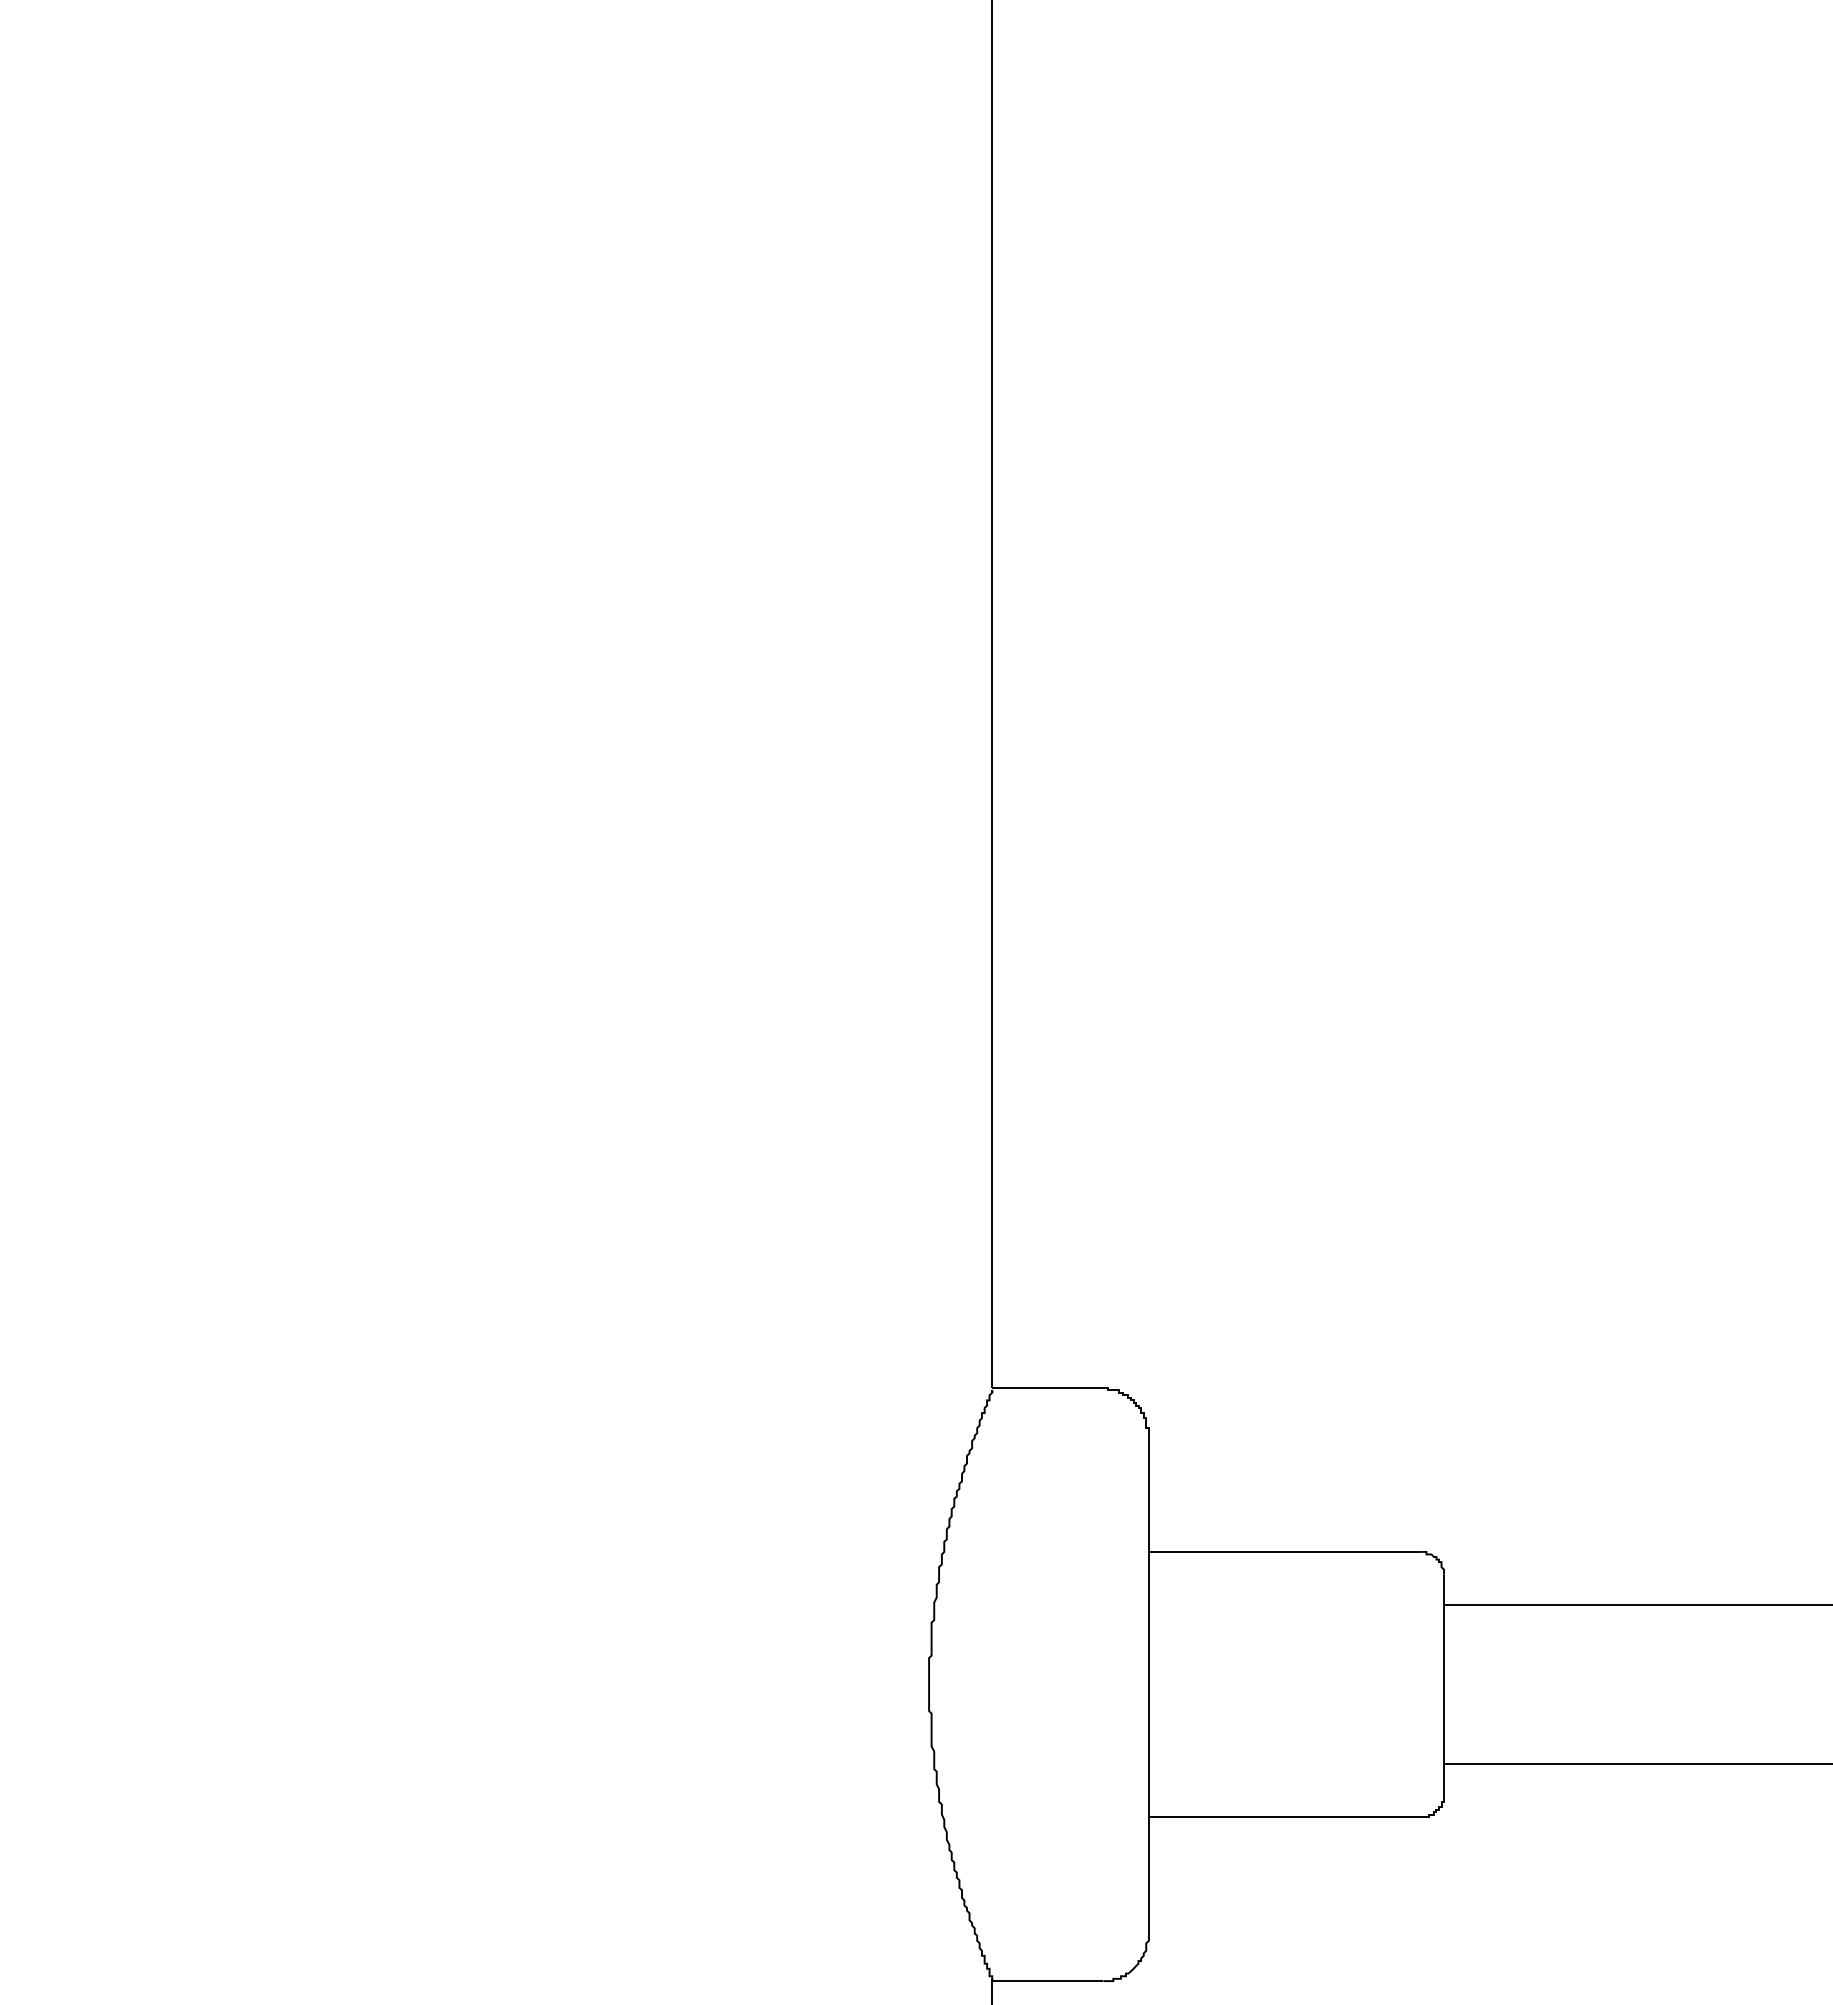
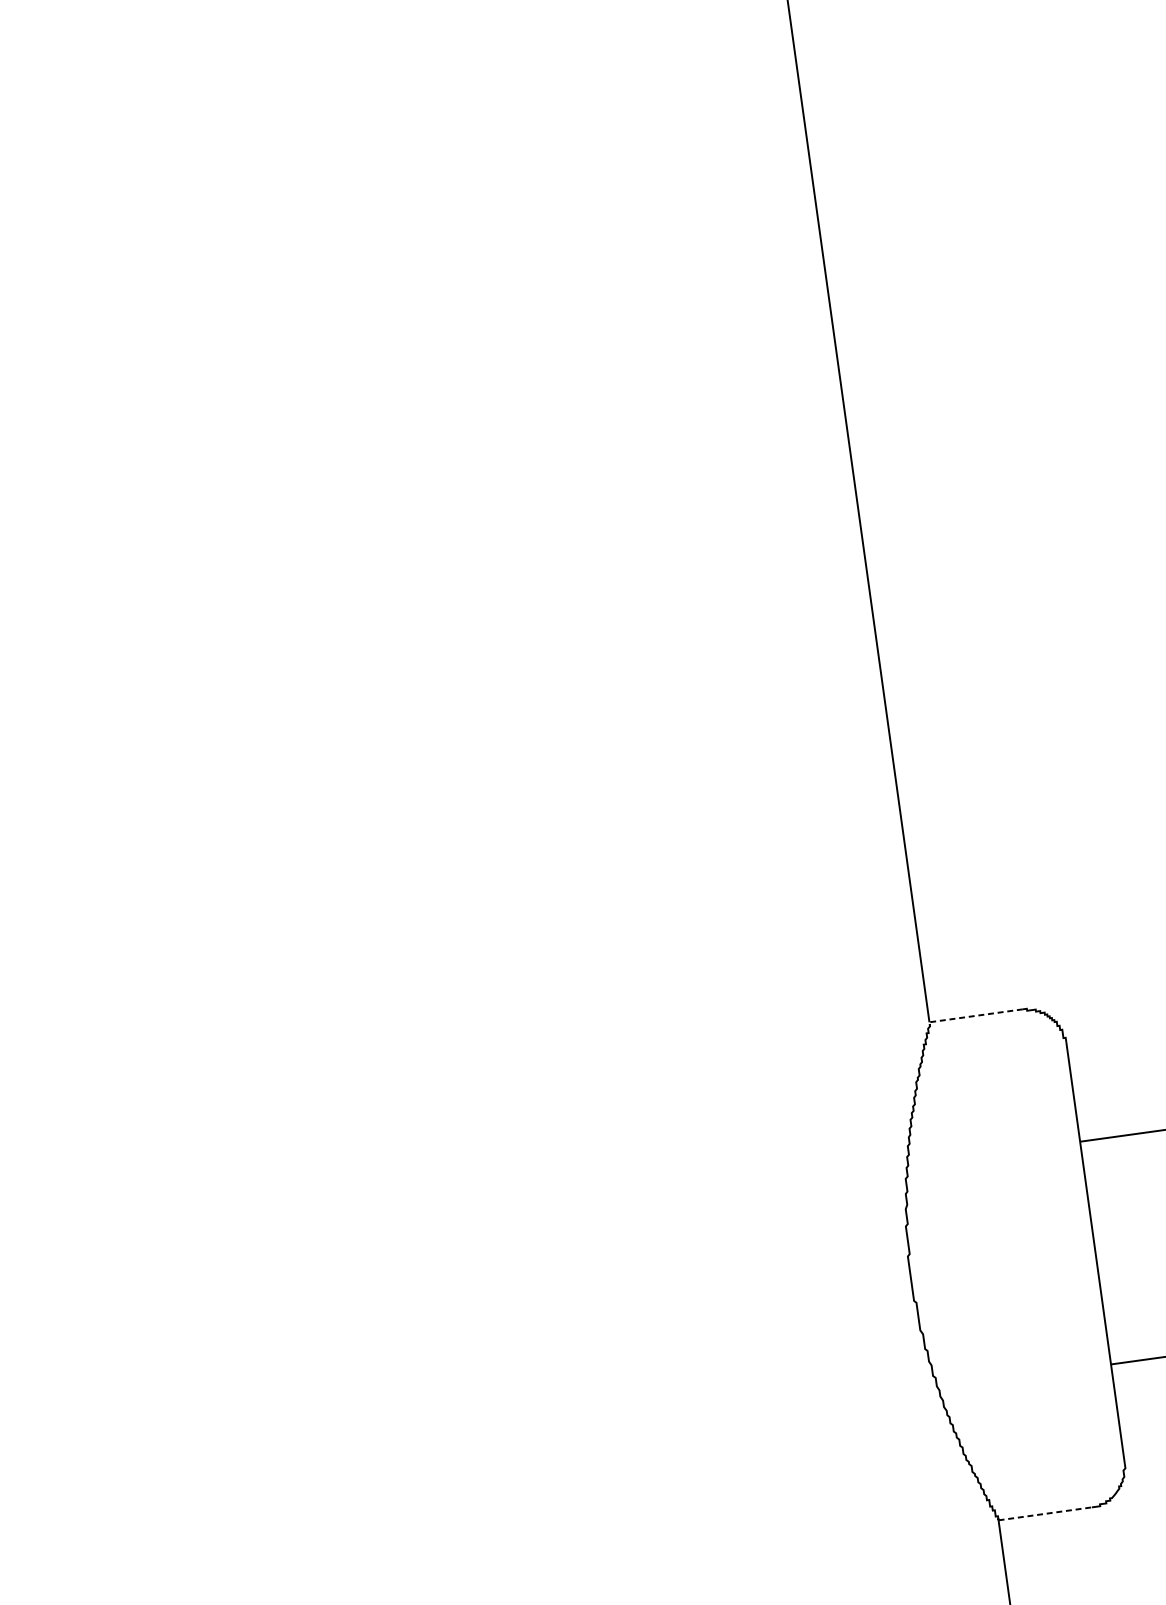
line: (1047, 1387) -> (975, 1015), solid -> dashed
line: (1047, 1981) -> (1045, 1514), solid -> dashed

